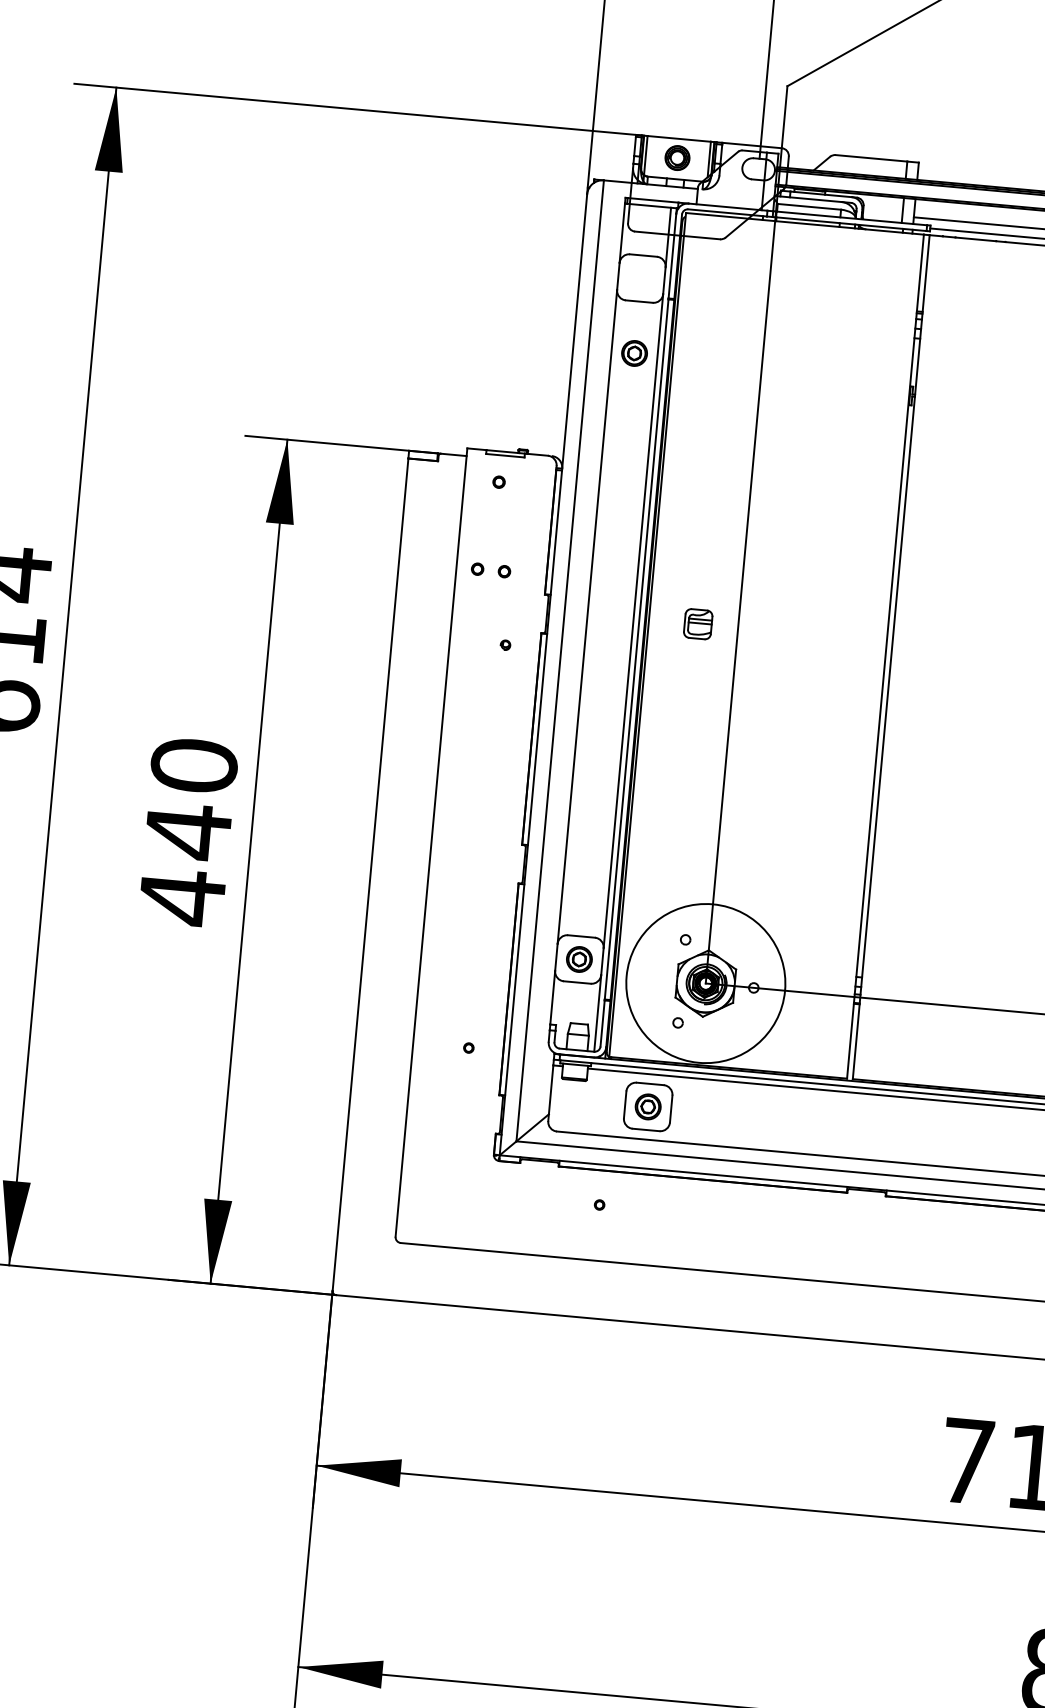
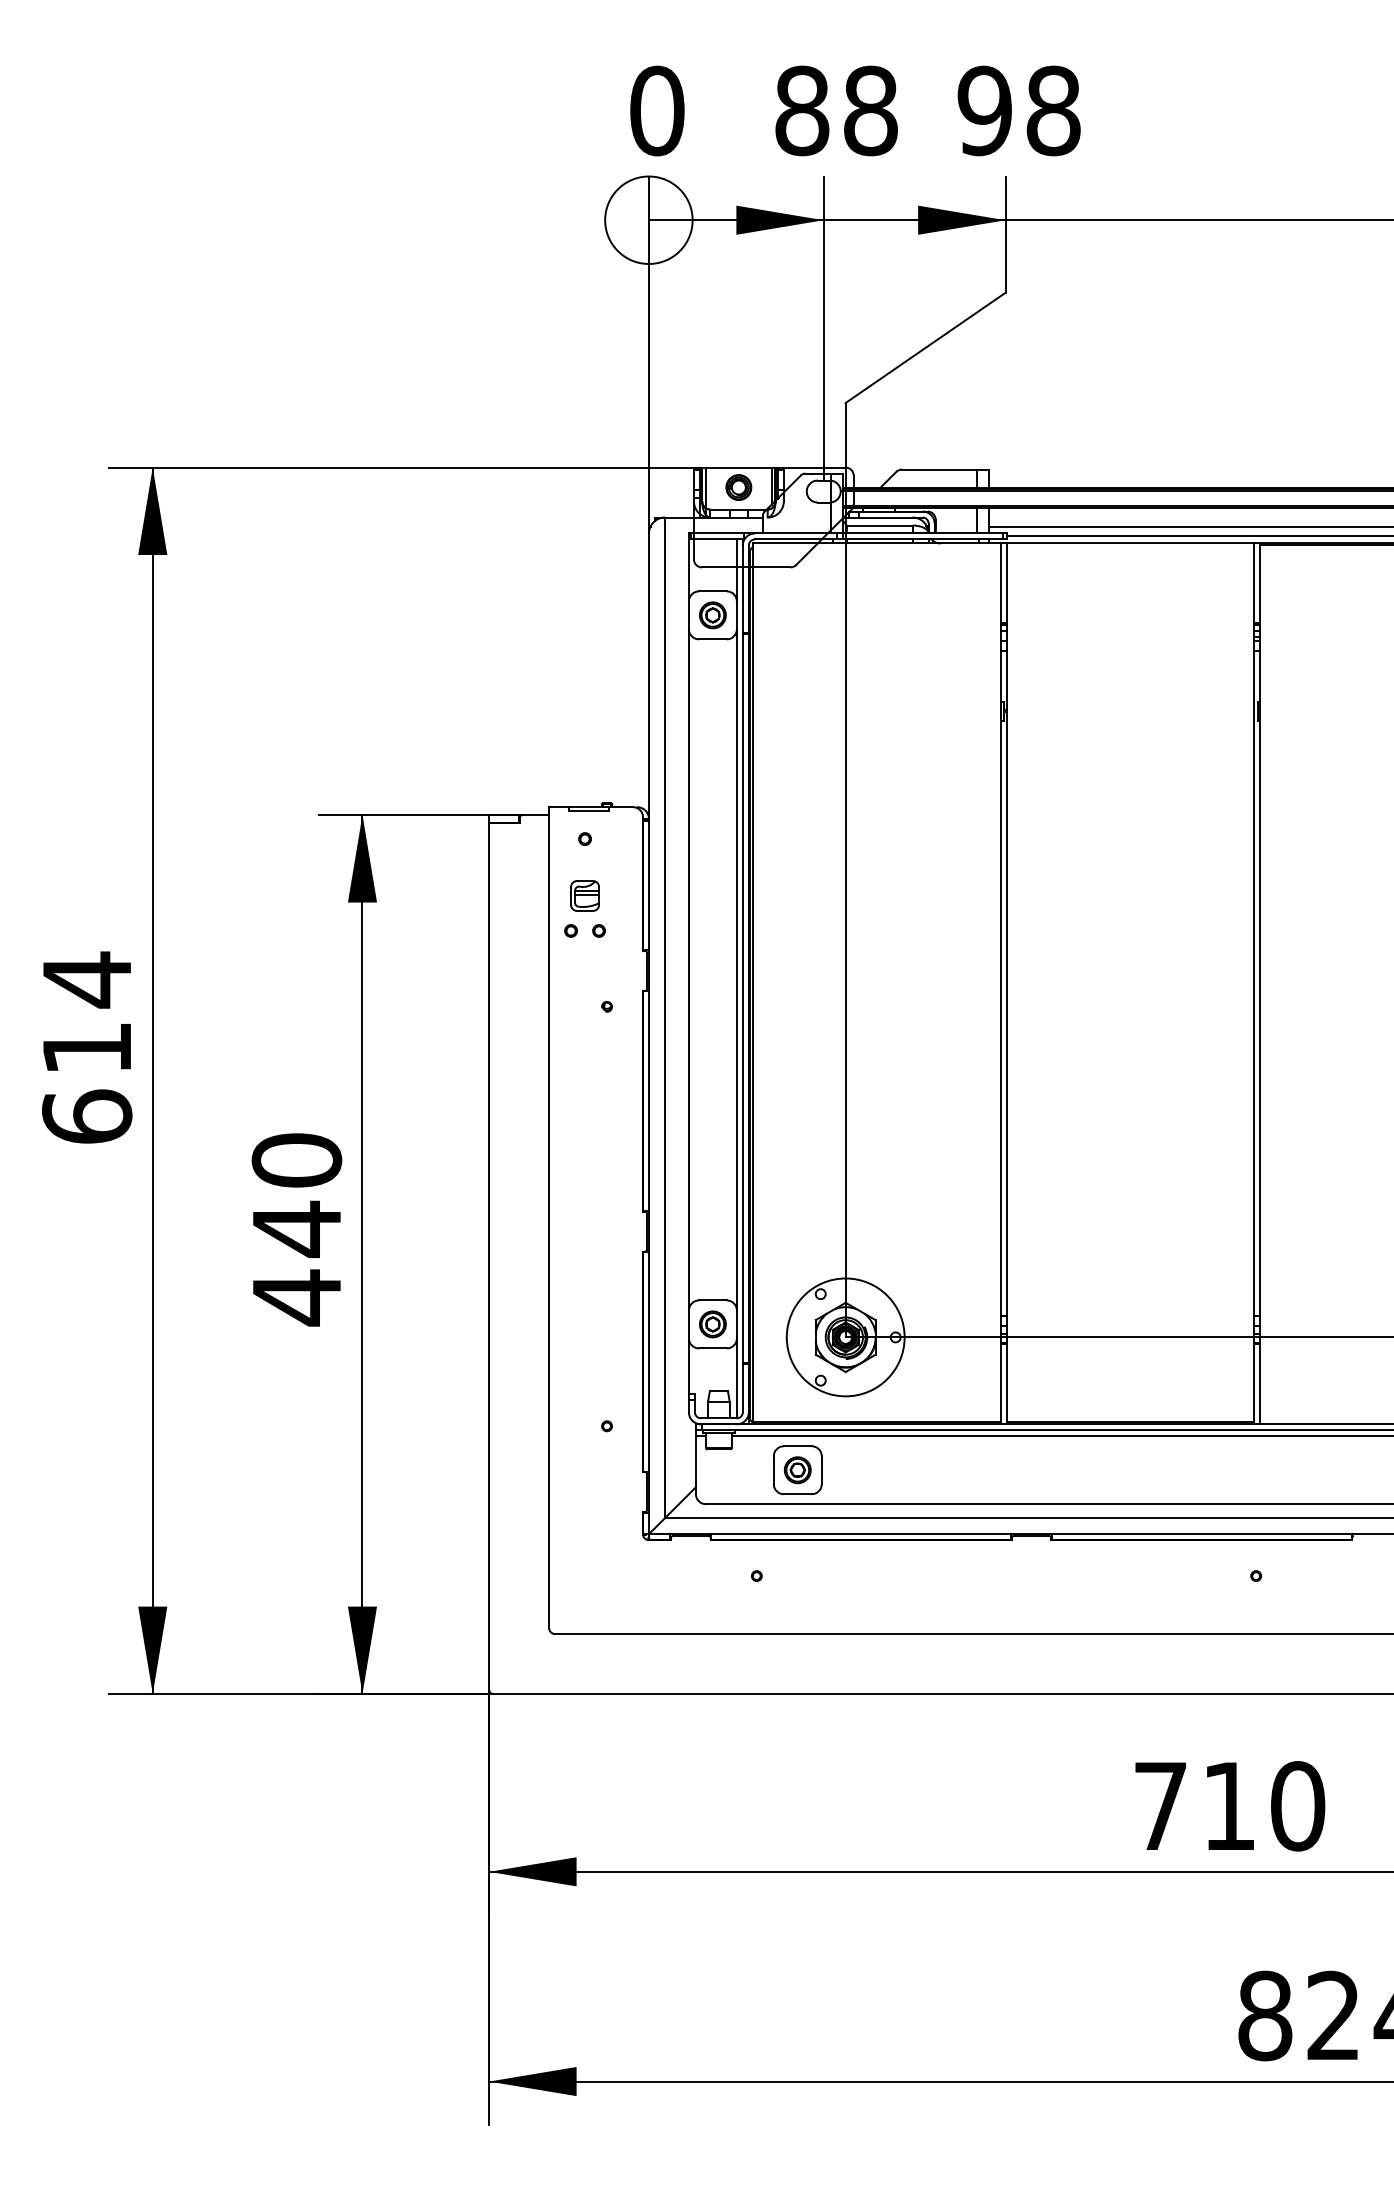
part: (634, 353) -> (712, 615), moved
part: (697, 623) -> (584, 895), moved
circle: (705, 983) -> (845, 1337), size x0.71

